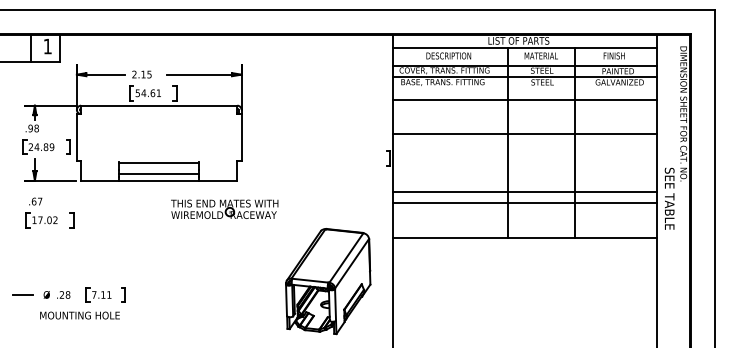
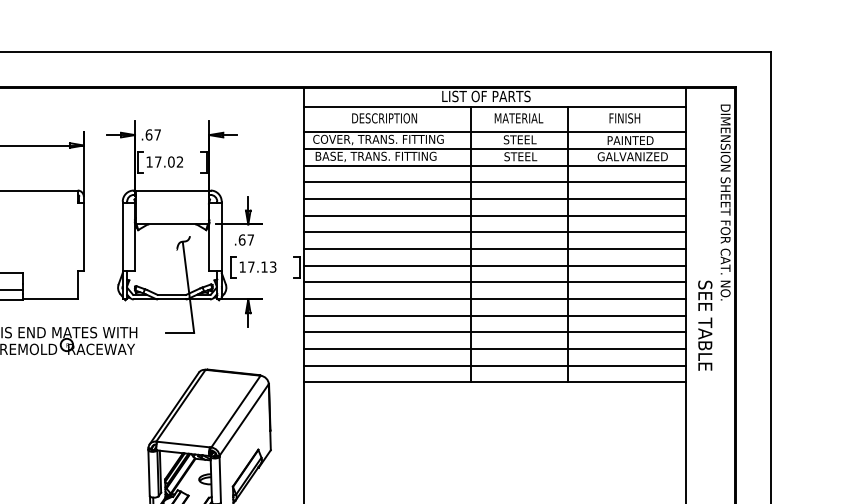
line: (524, 88) -> (494, 165), added
line: (524, 111) -> (494, 198), added
line: (524, 123) -> (494, 216), added
part: (315, 130) -> (191, 226), added
line: (524, 145) -> (494, 248), added
line: (524, 157) -> (494, 265), added
line: (524, 168) -> (494, 281), added
line: (524, 180) -> (494, 299), added
line: (524, 214) -> (494, 348), added
line: (524, 226) -> (494, 365), added

